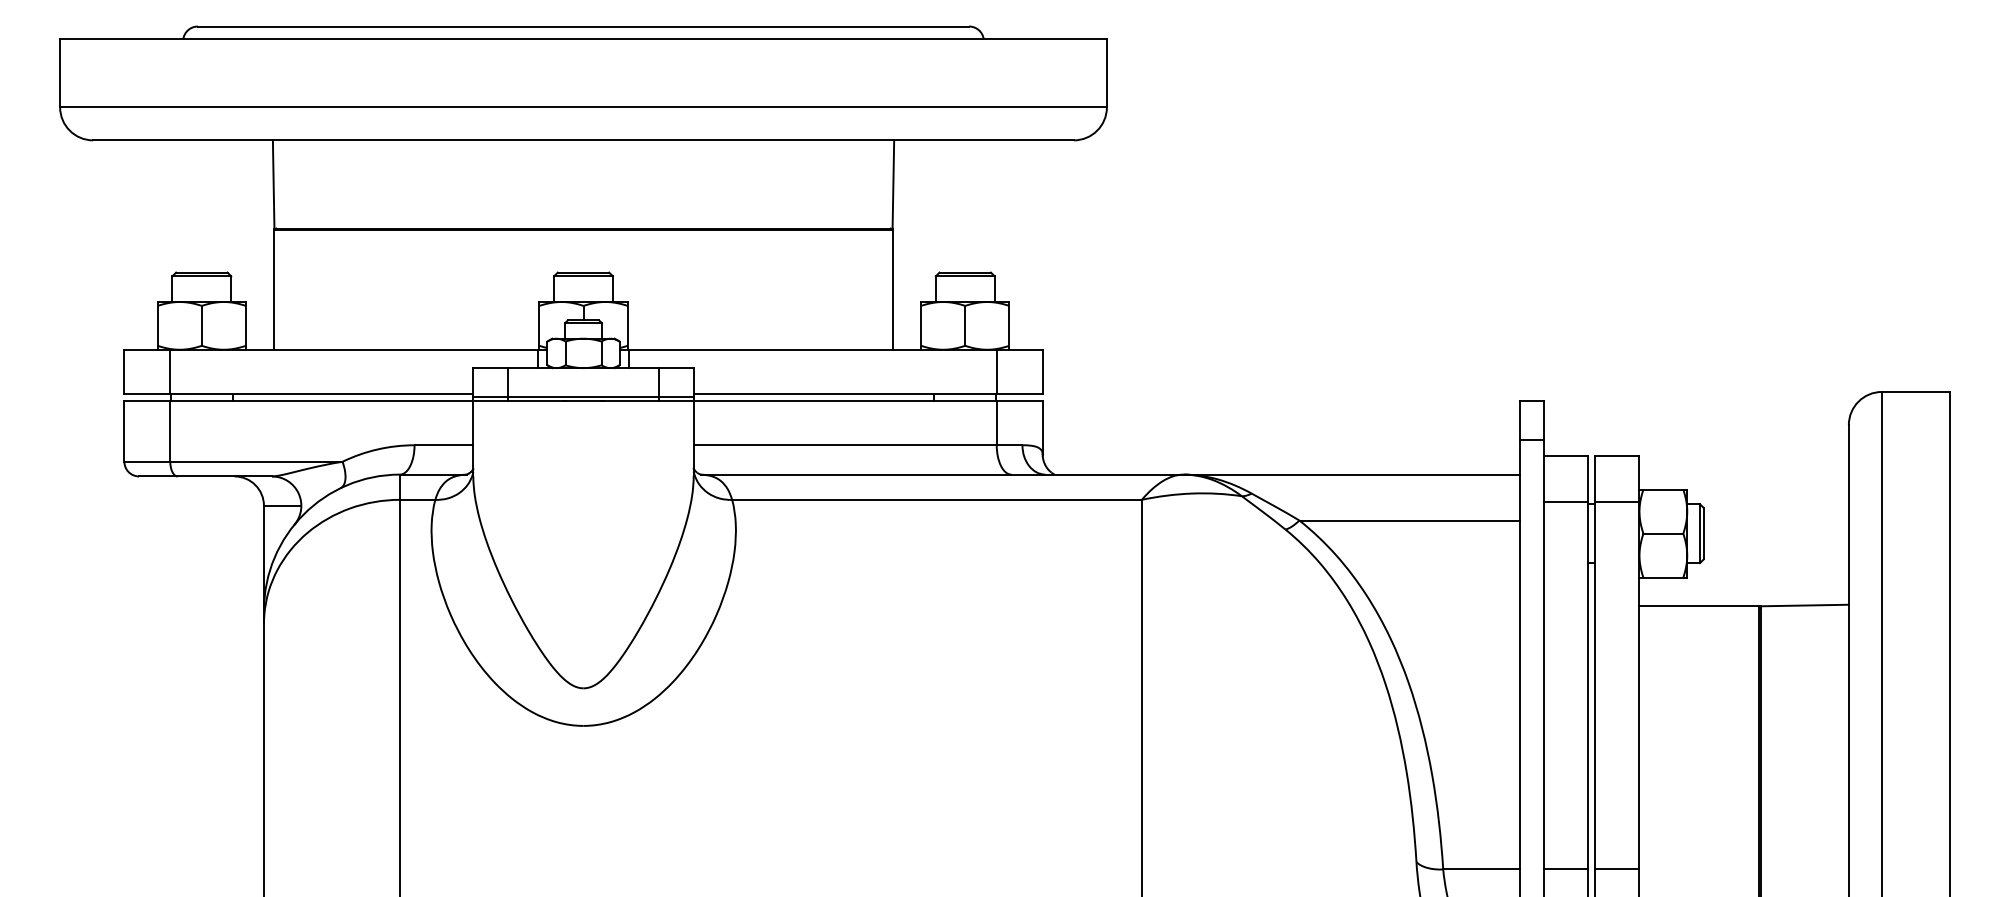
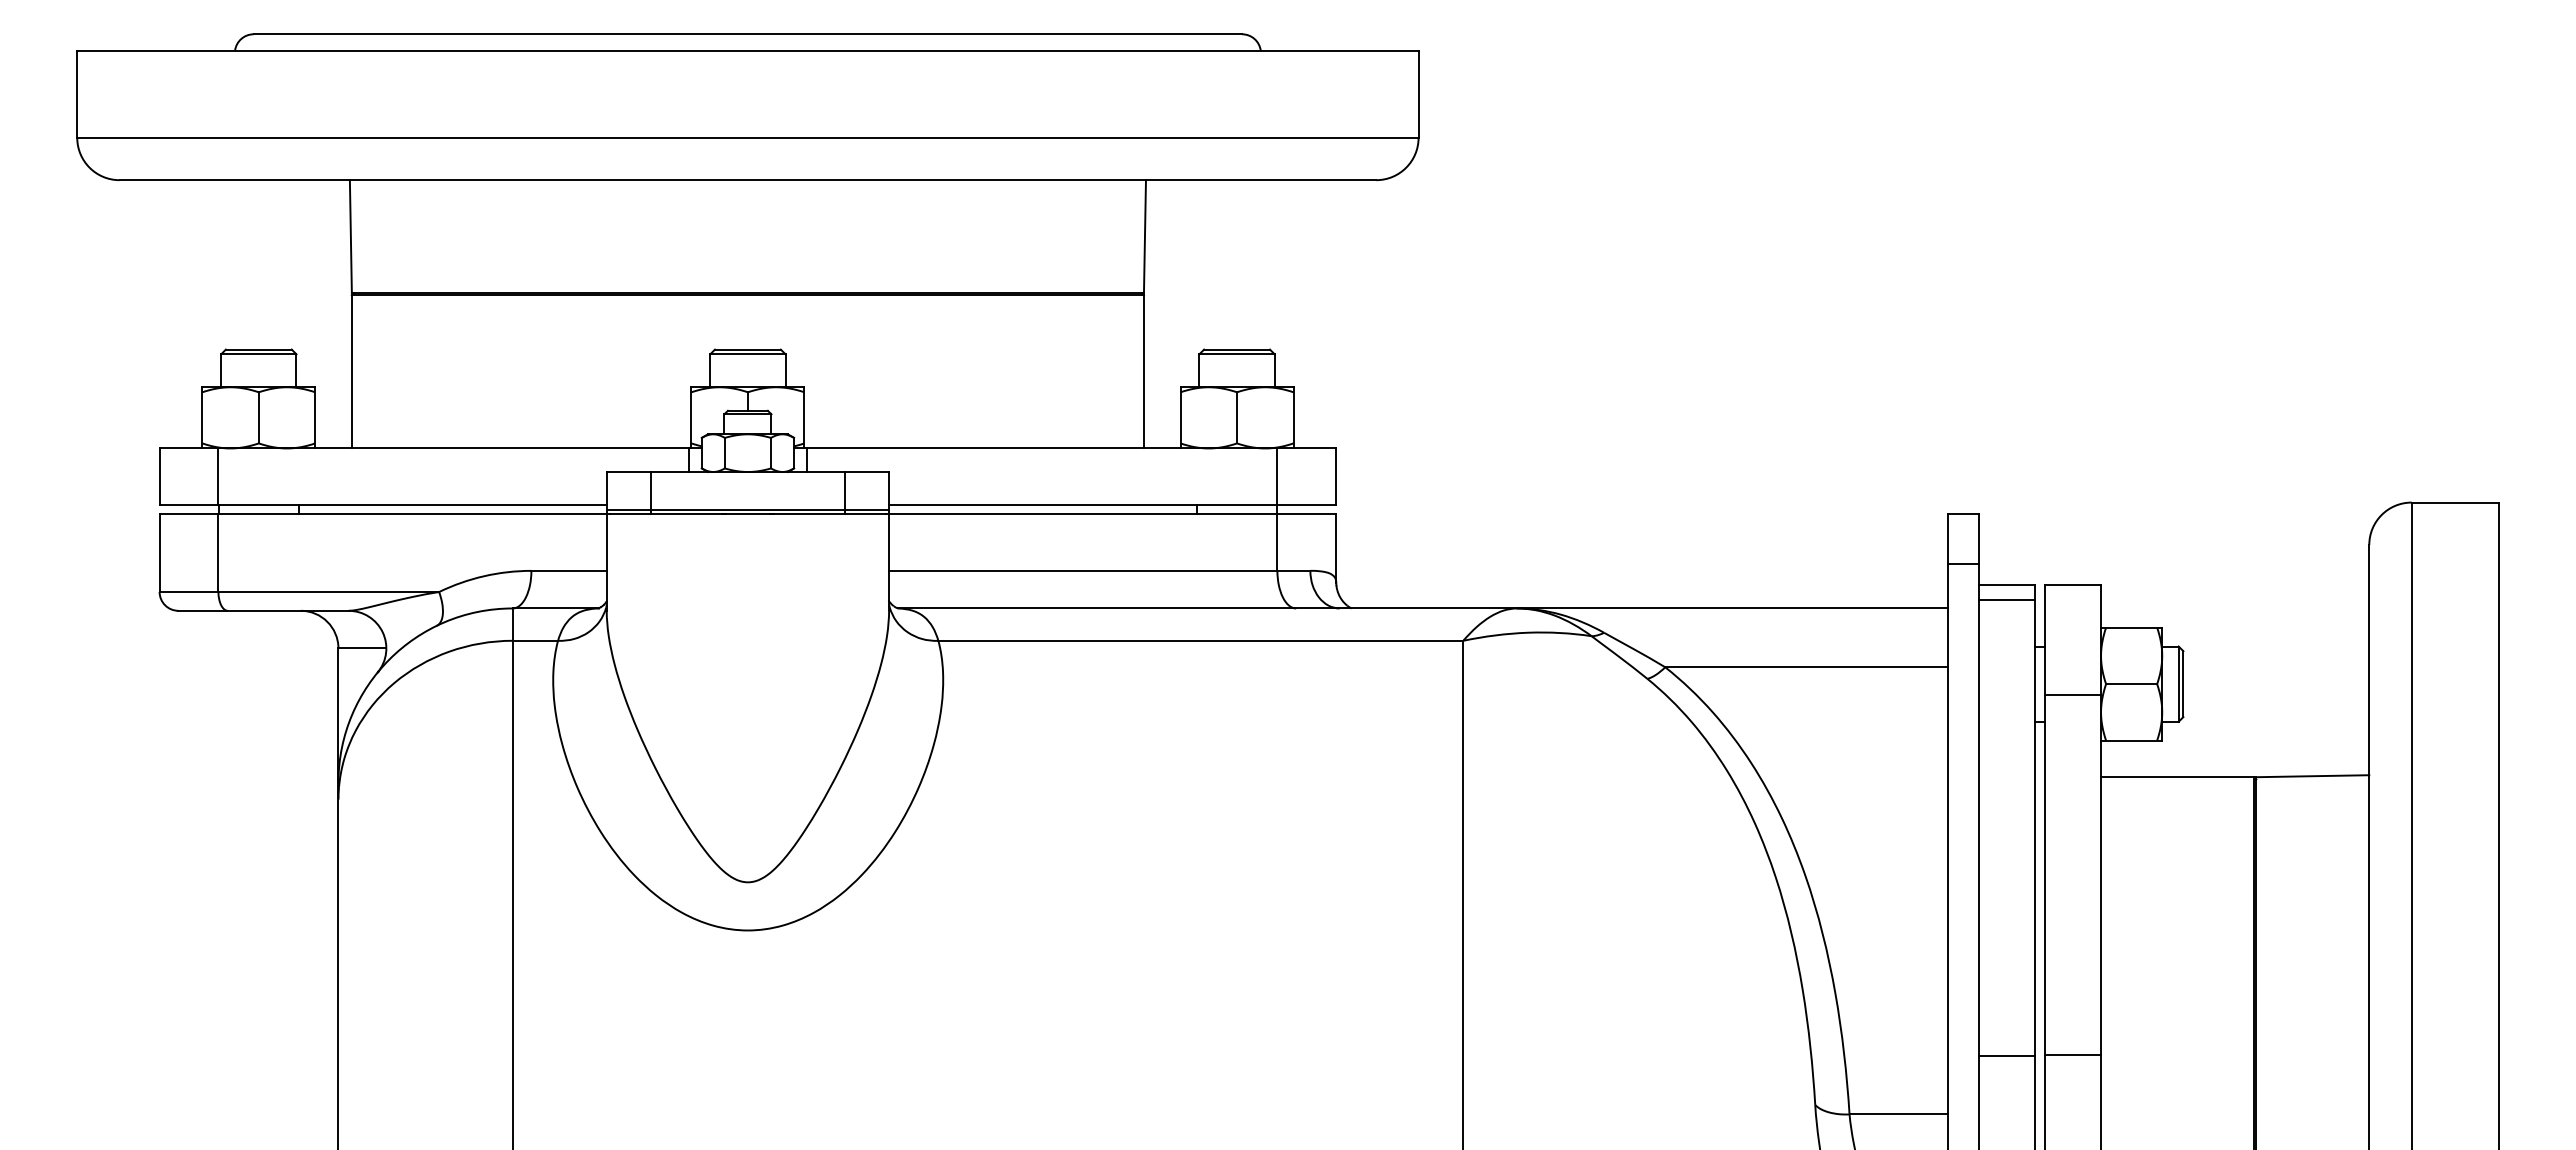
line: (1565, 501) -> (2006, 599), moved
line: (1617, 501) -> (2072, 694), moved
line: (1565, 869) -> (2006, 1056), moved
line: (1617, 869) -> (2072, 1055), moved

